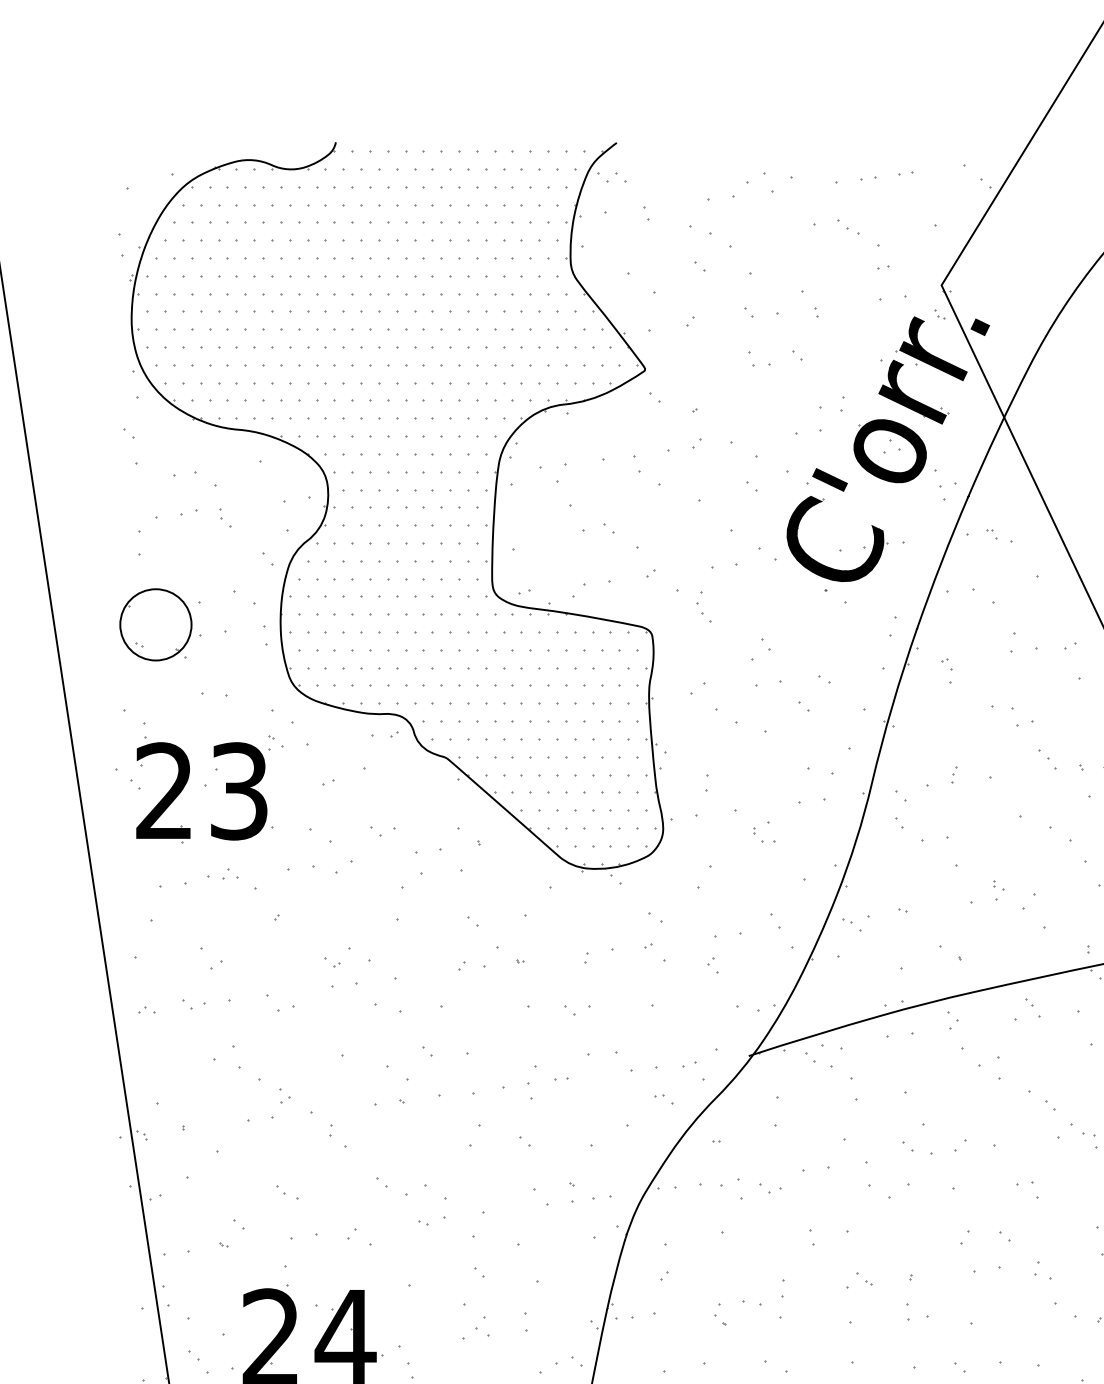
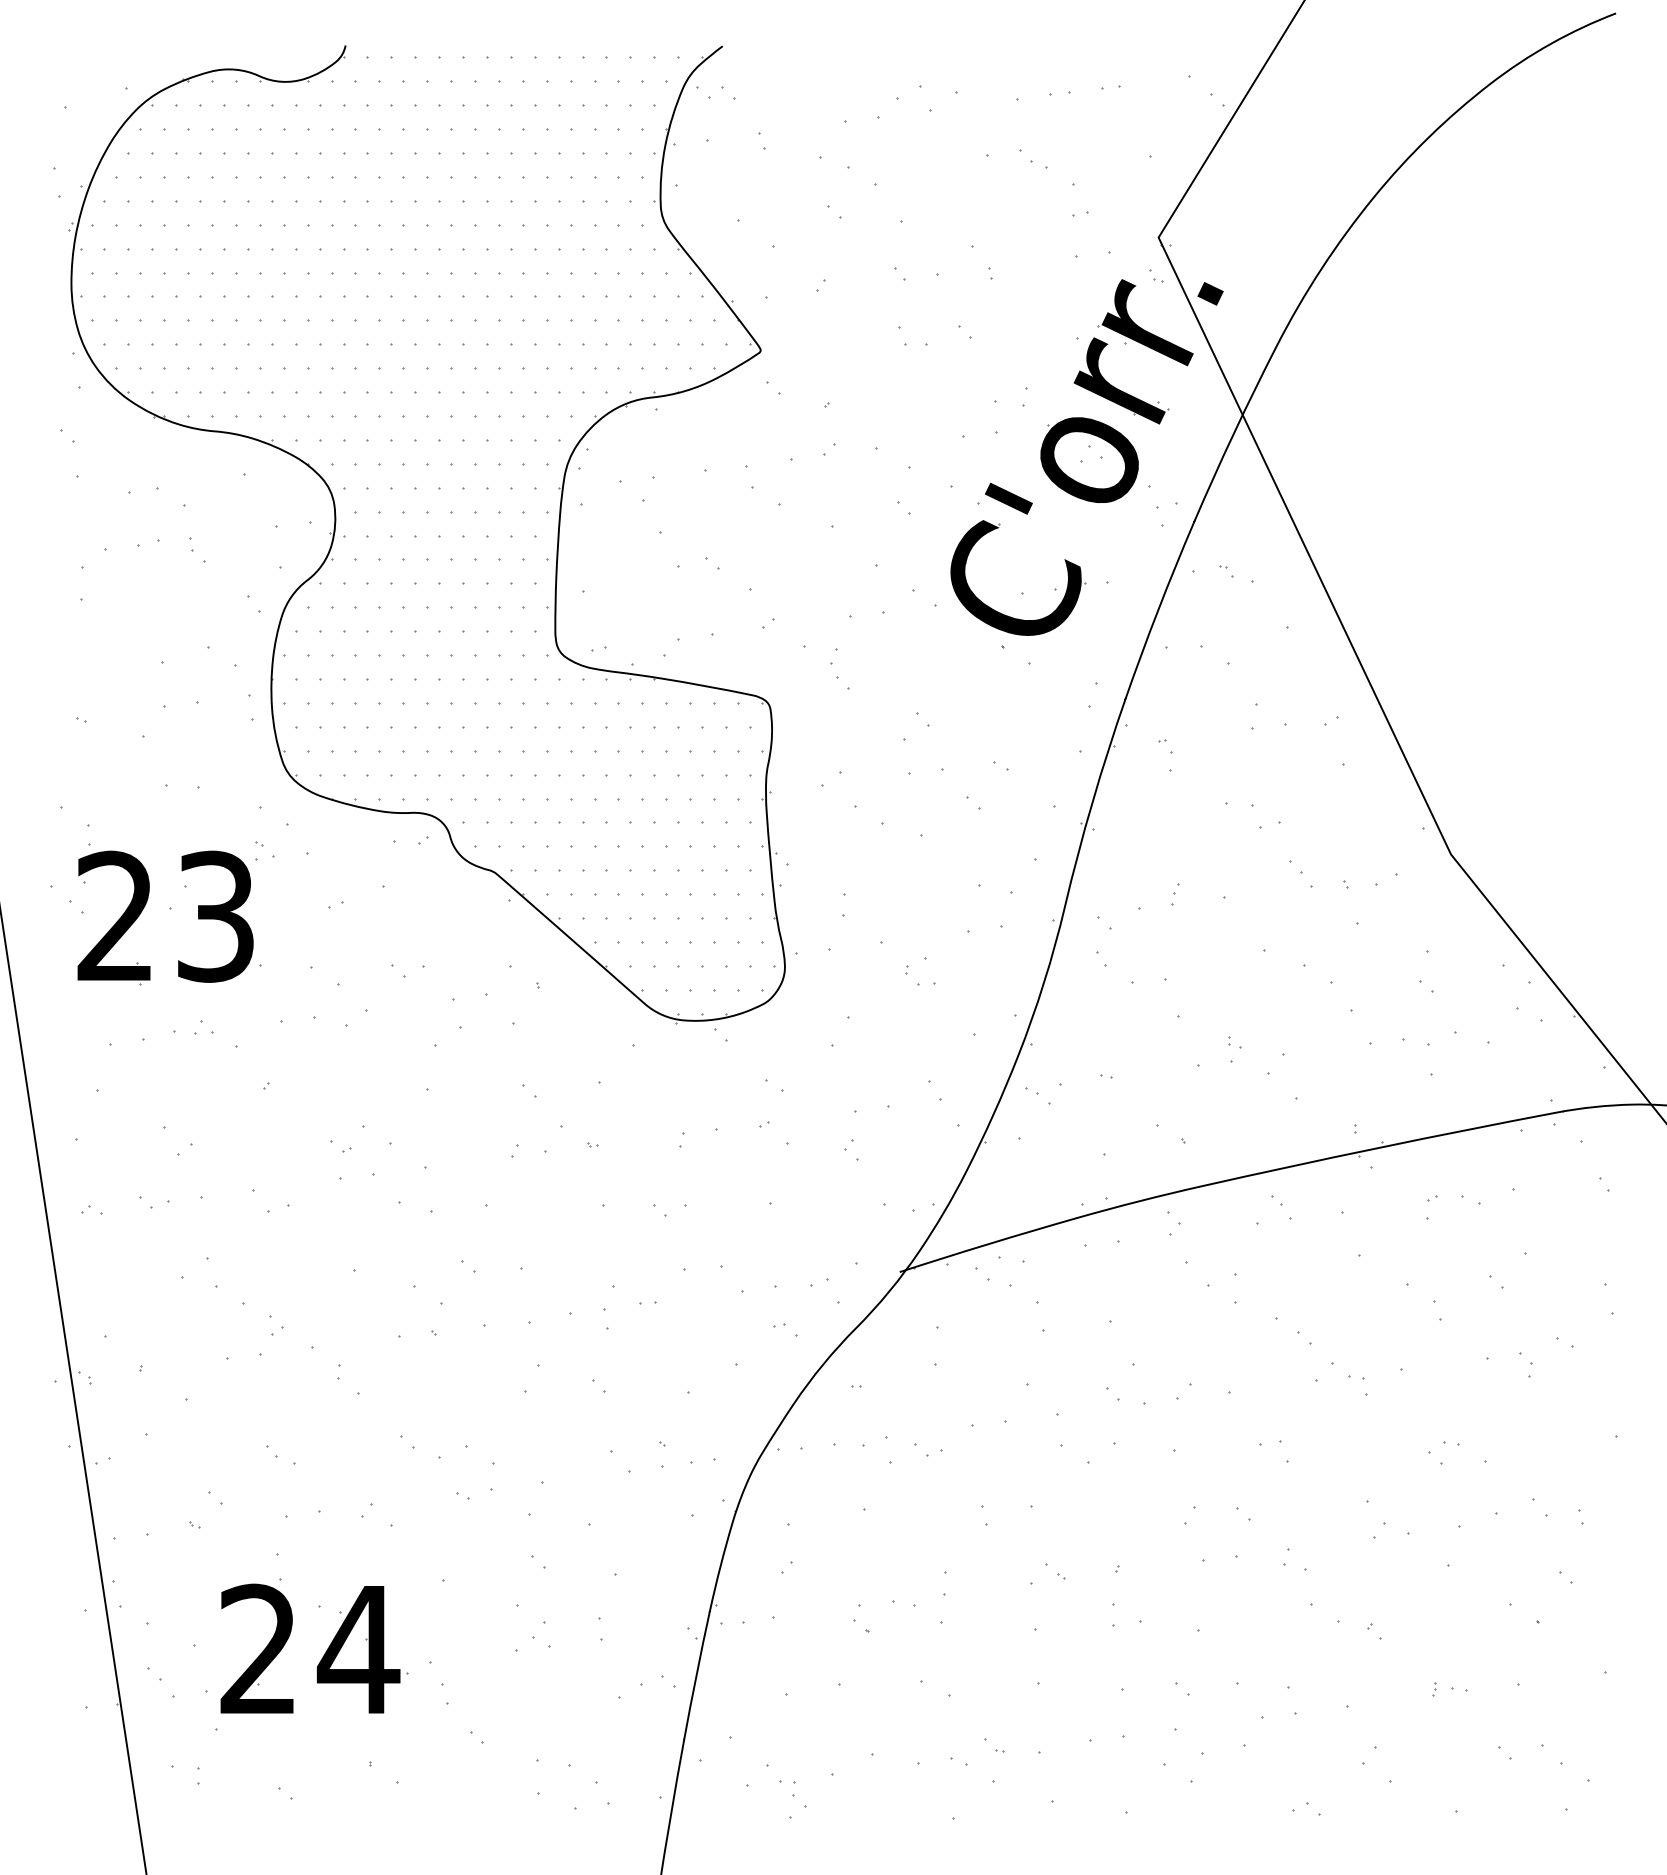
part: (155, 624) -> (103, 692), removed

